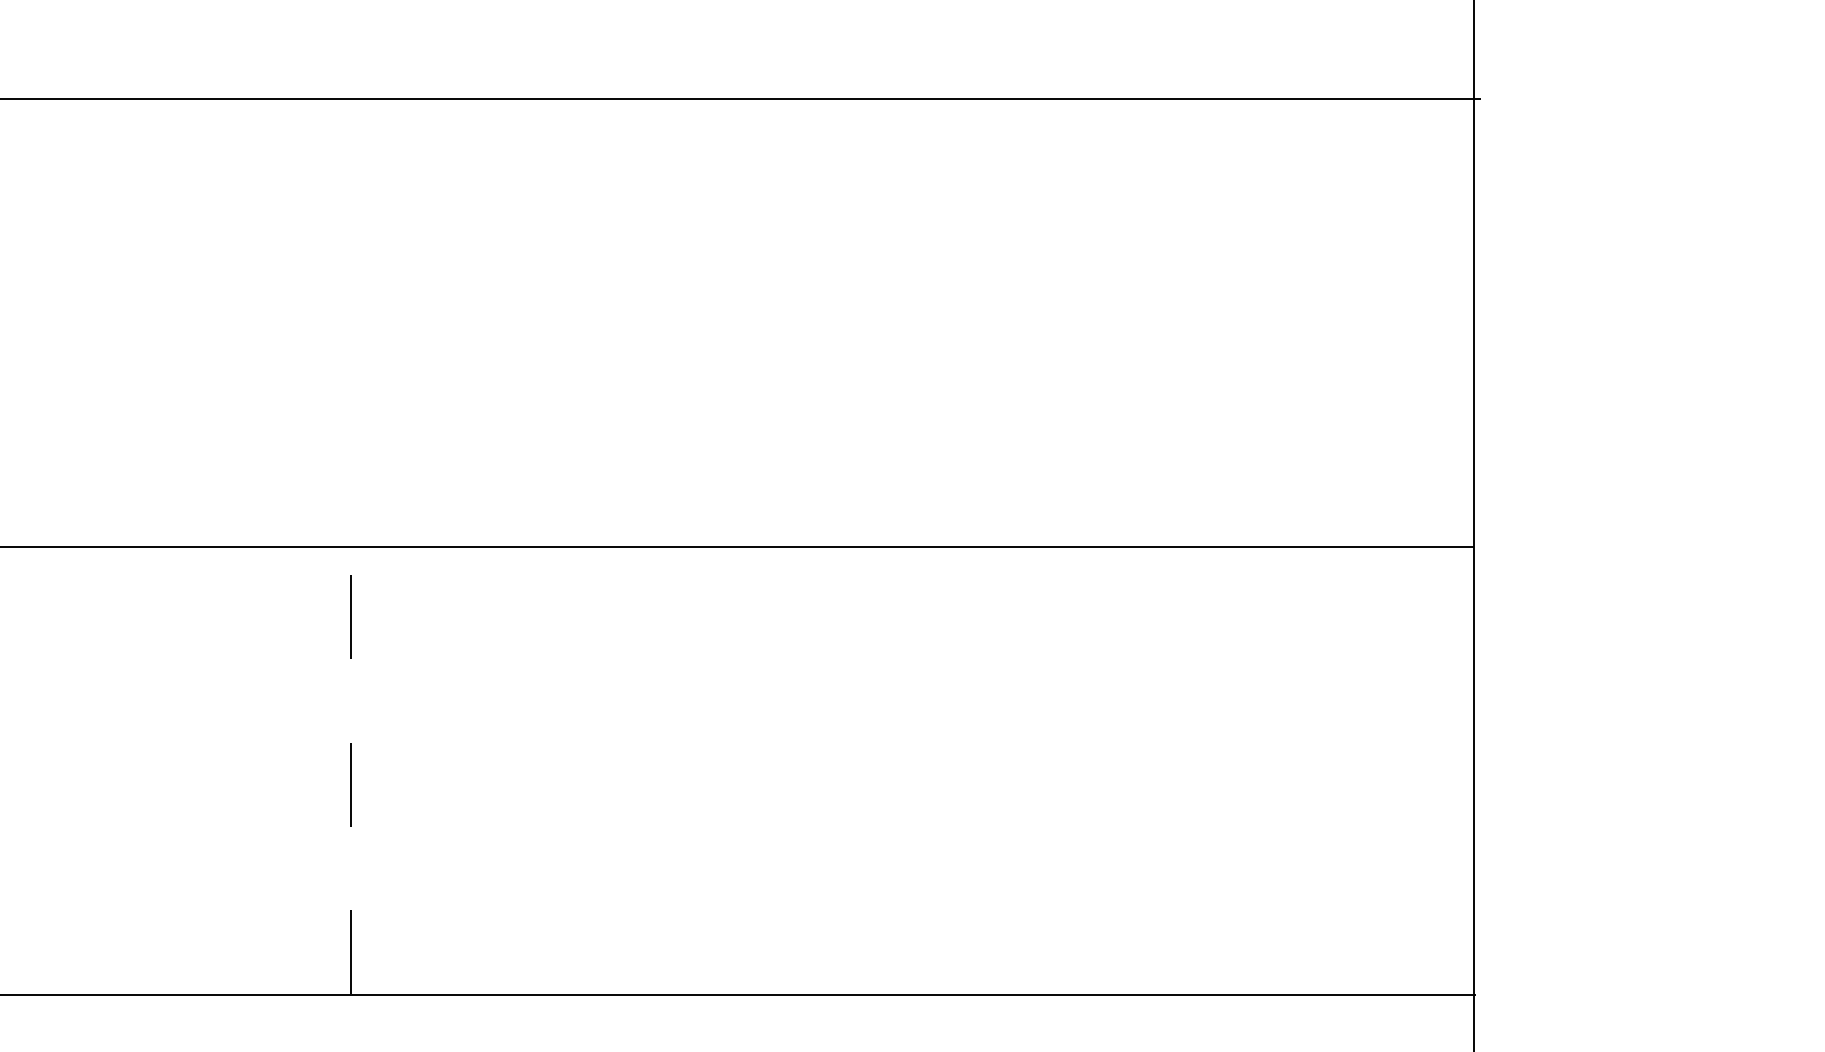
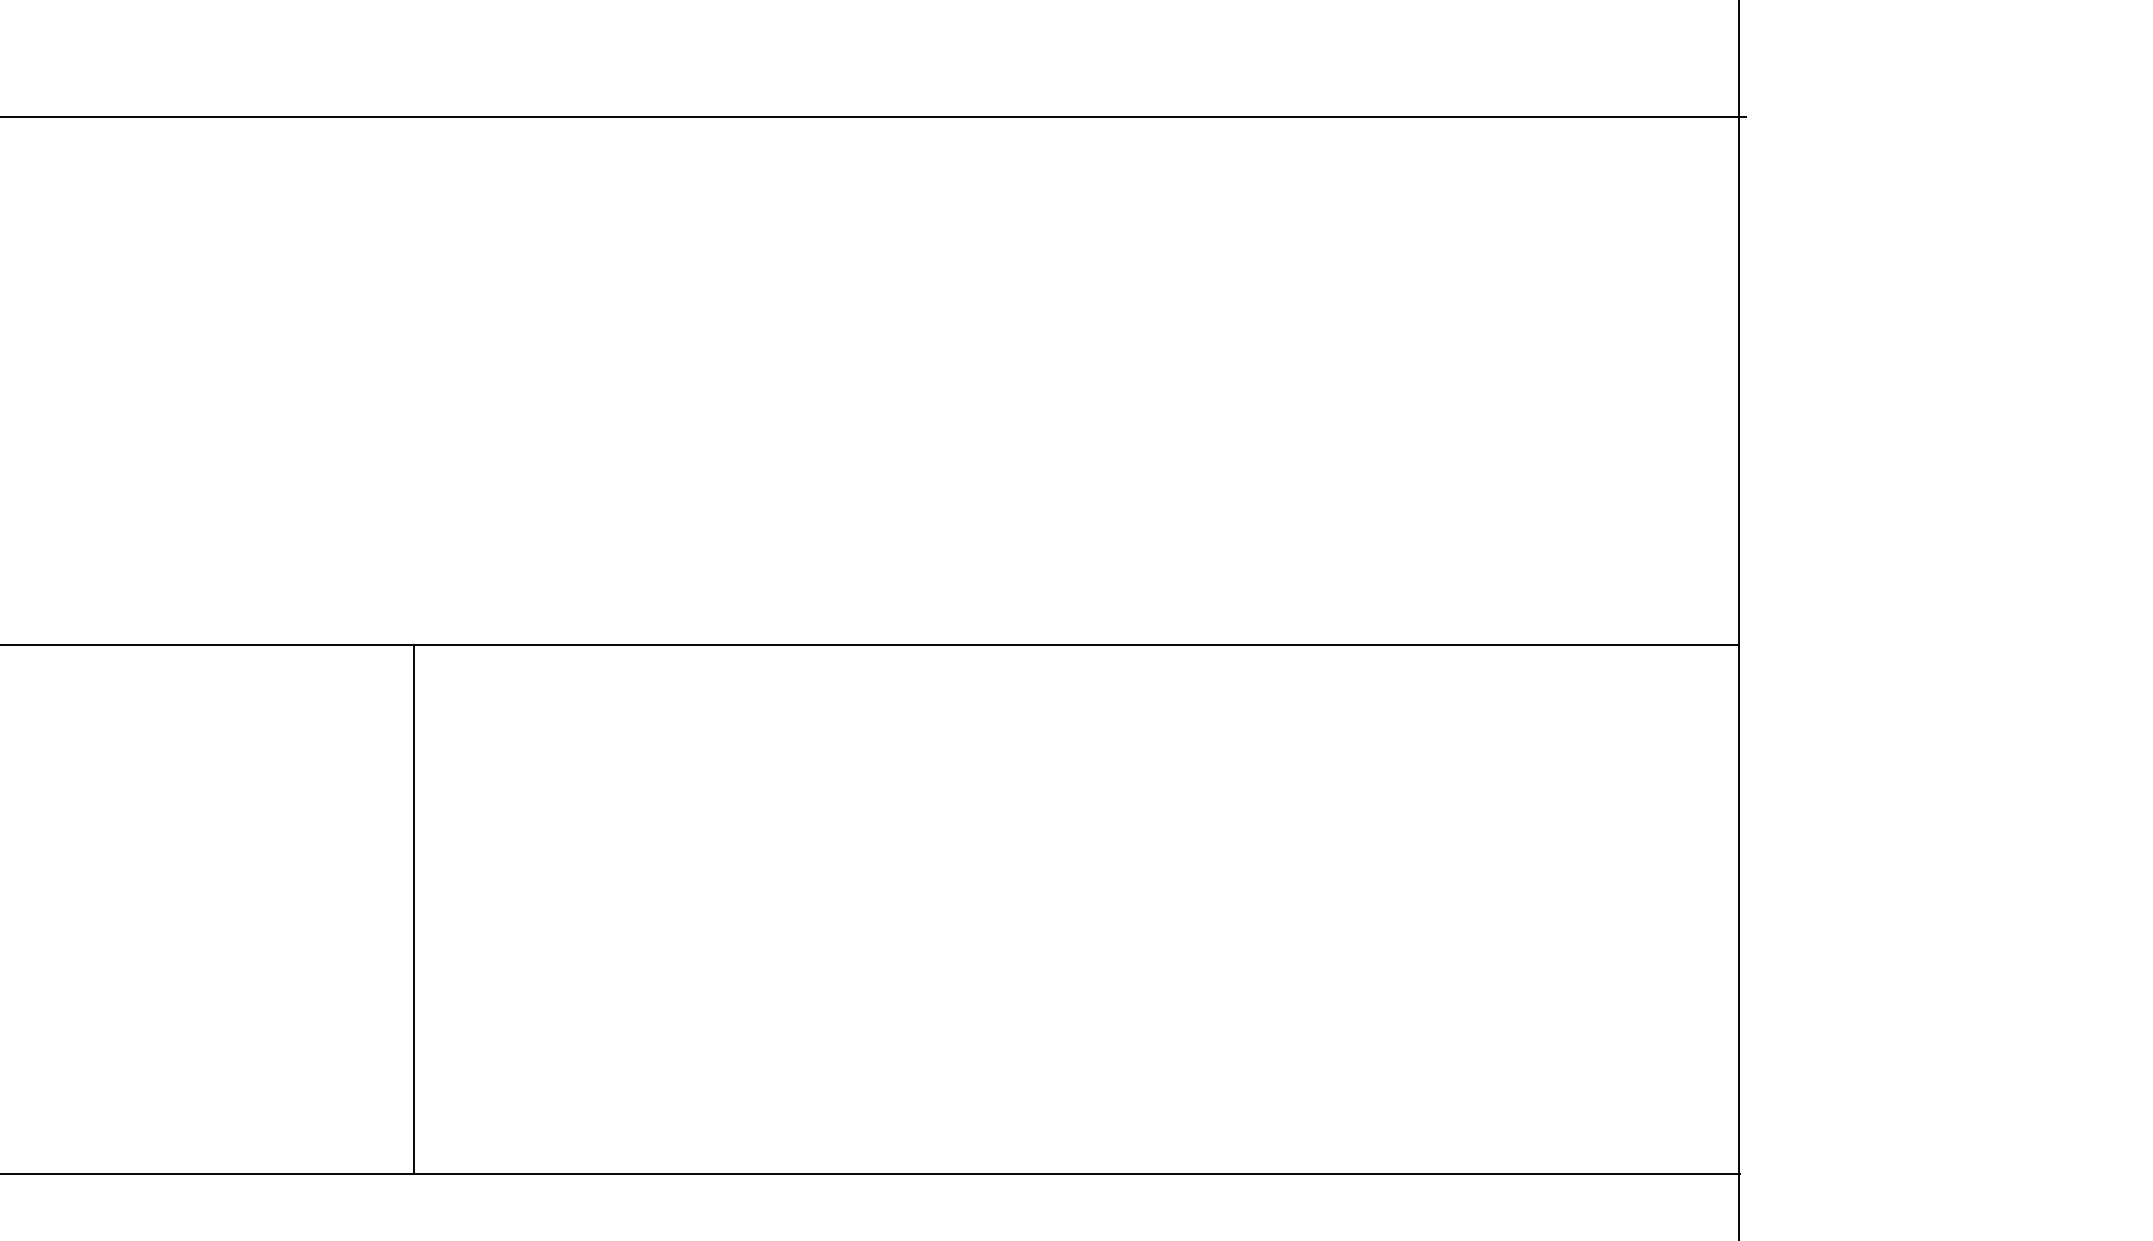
line: (350, 770) -> (413, 909), dashed -> solid

